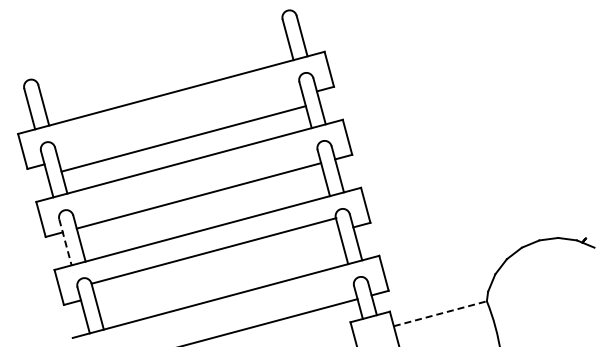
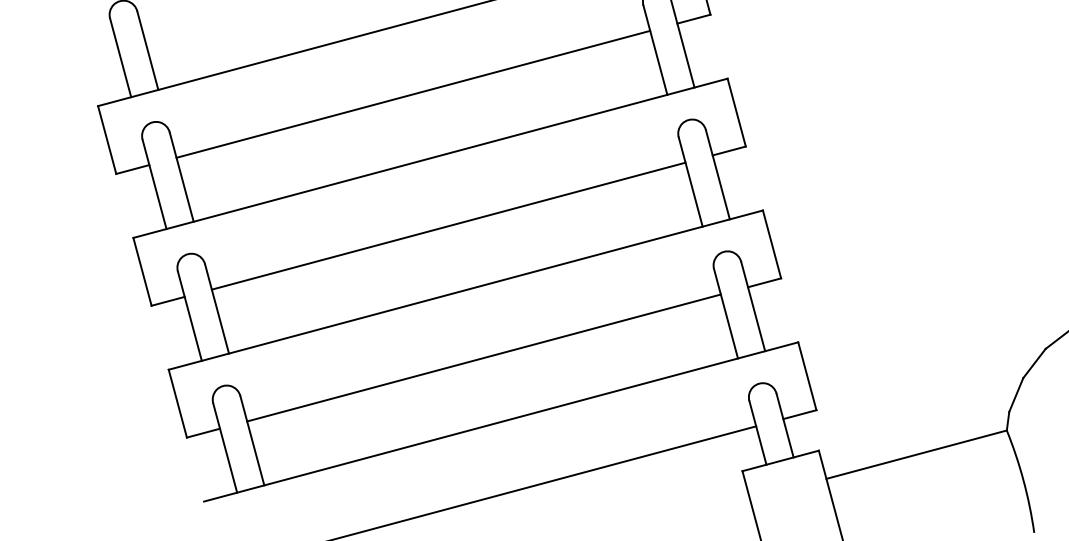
line: (183, 138) -> (412, 93), moved
line: (65, 242) -> (189, 316), dashed -> solid
line: (214, 250) -> (484, 357), moved
line: (440, 313) -> (916, 454), dashed -> solid

